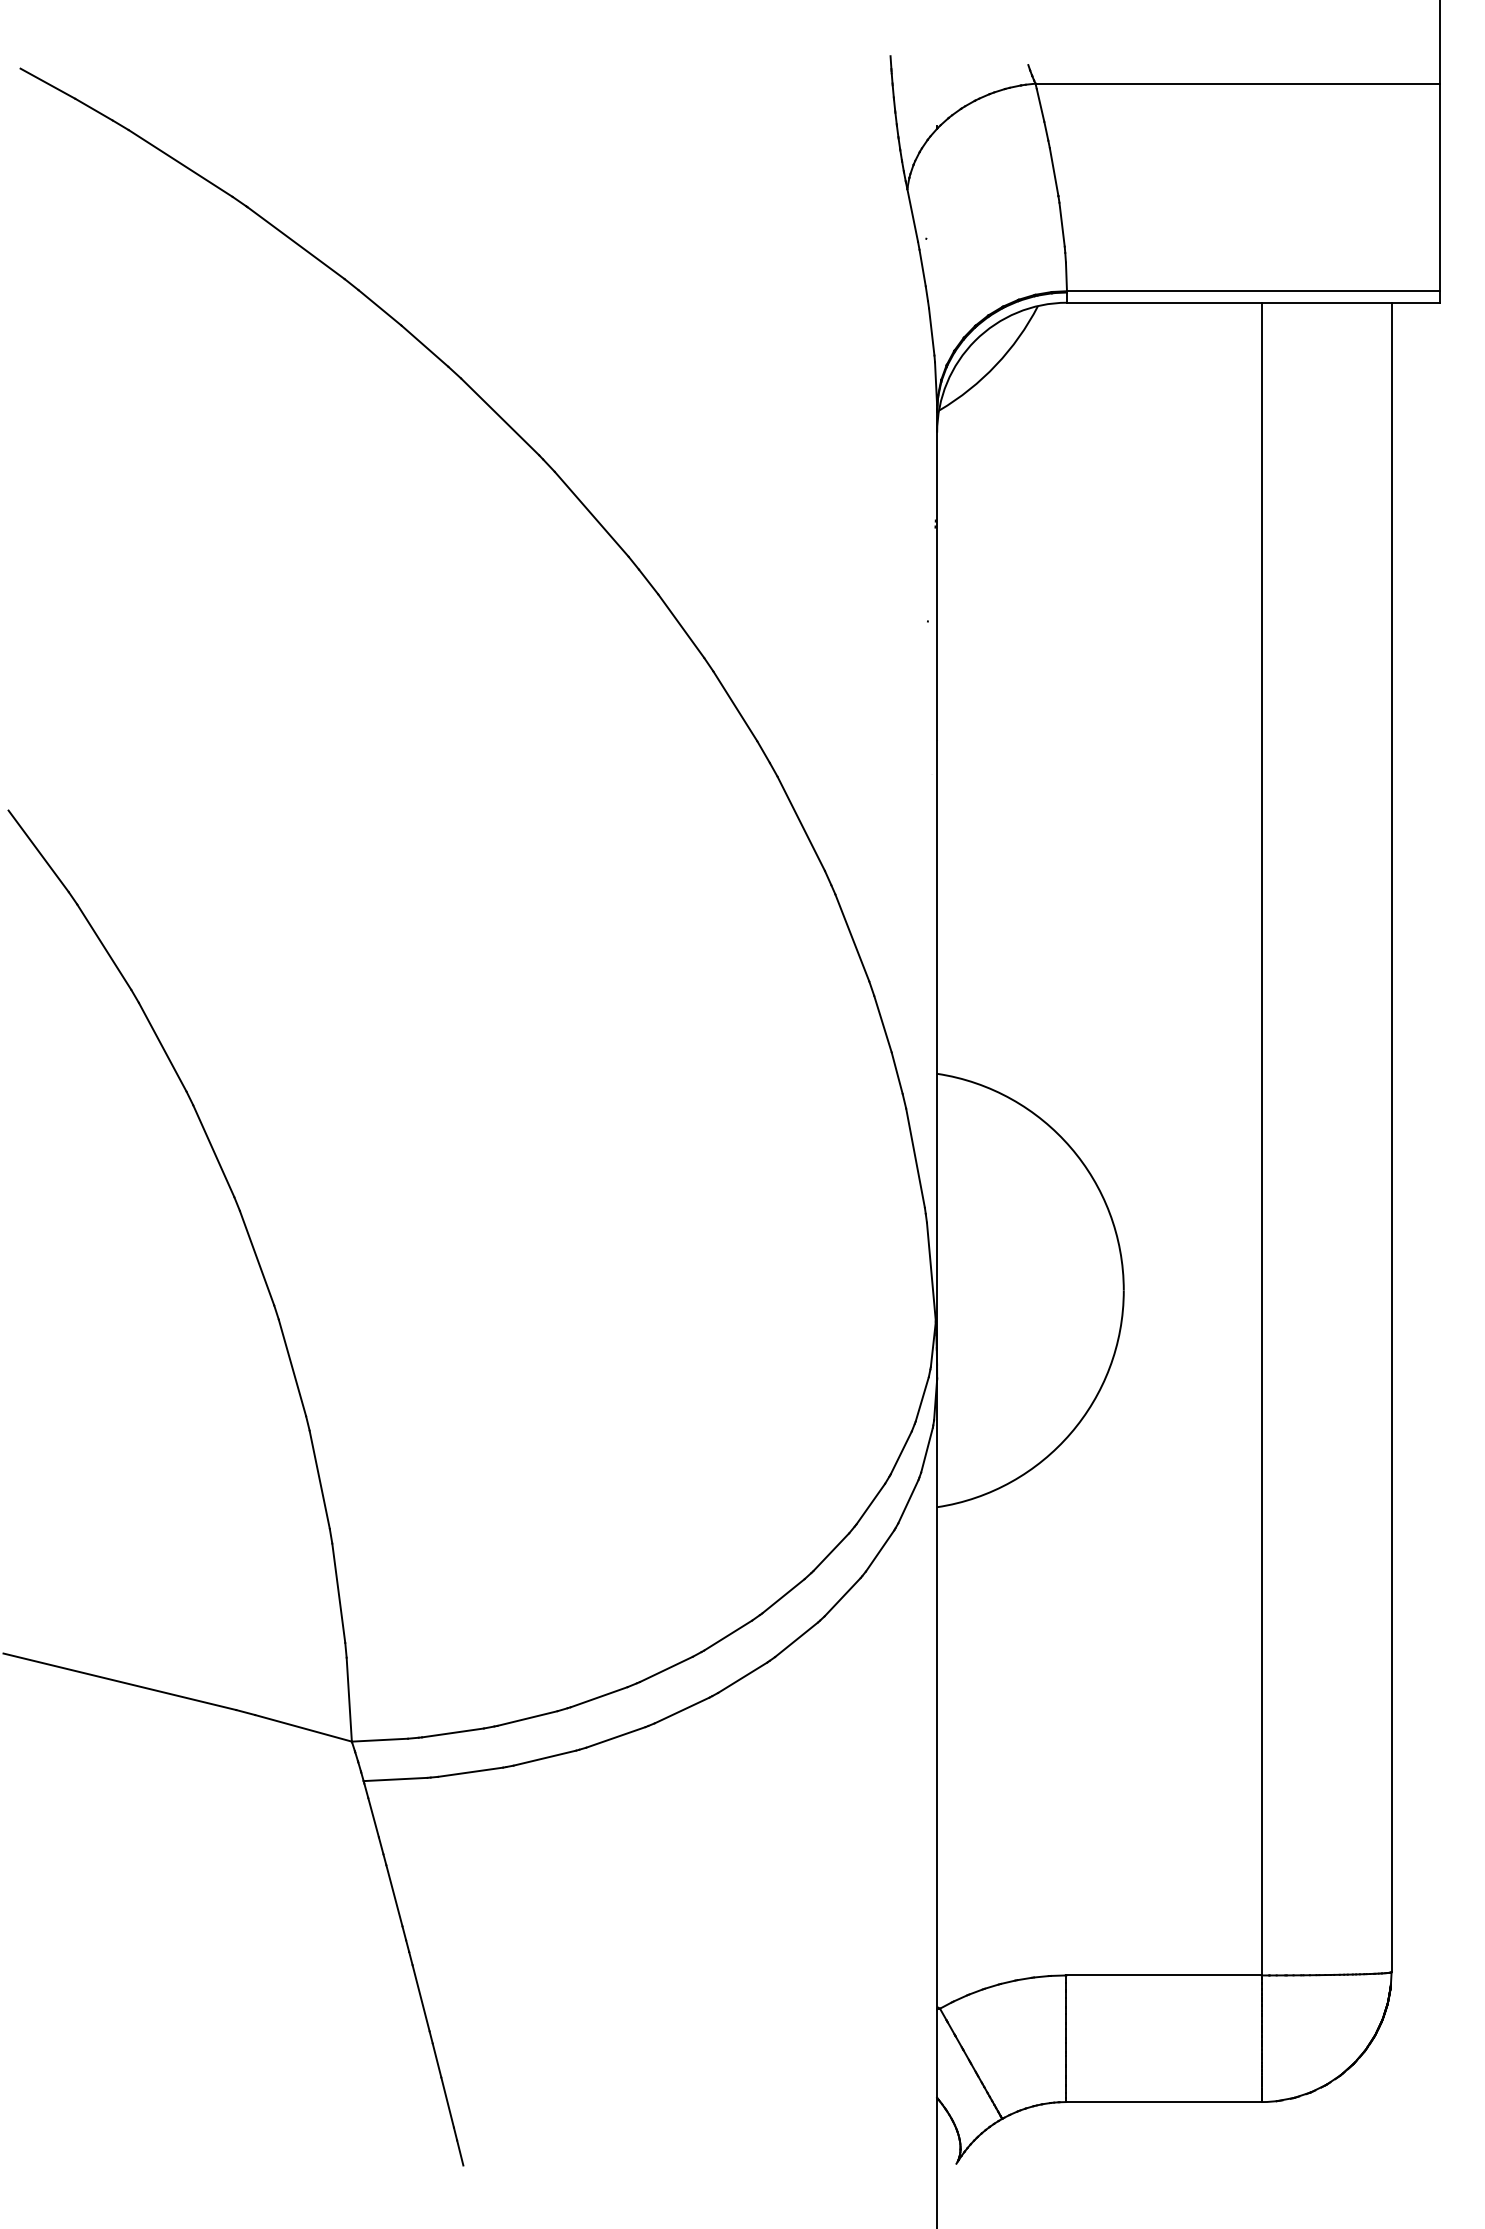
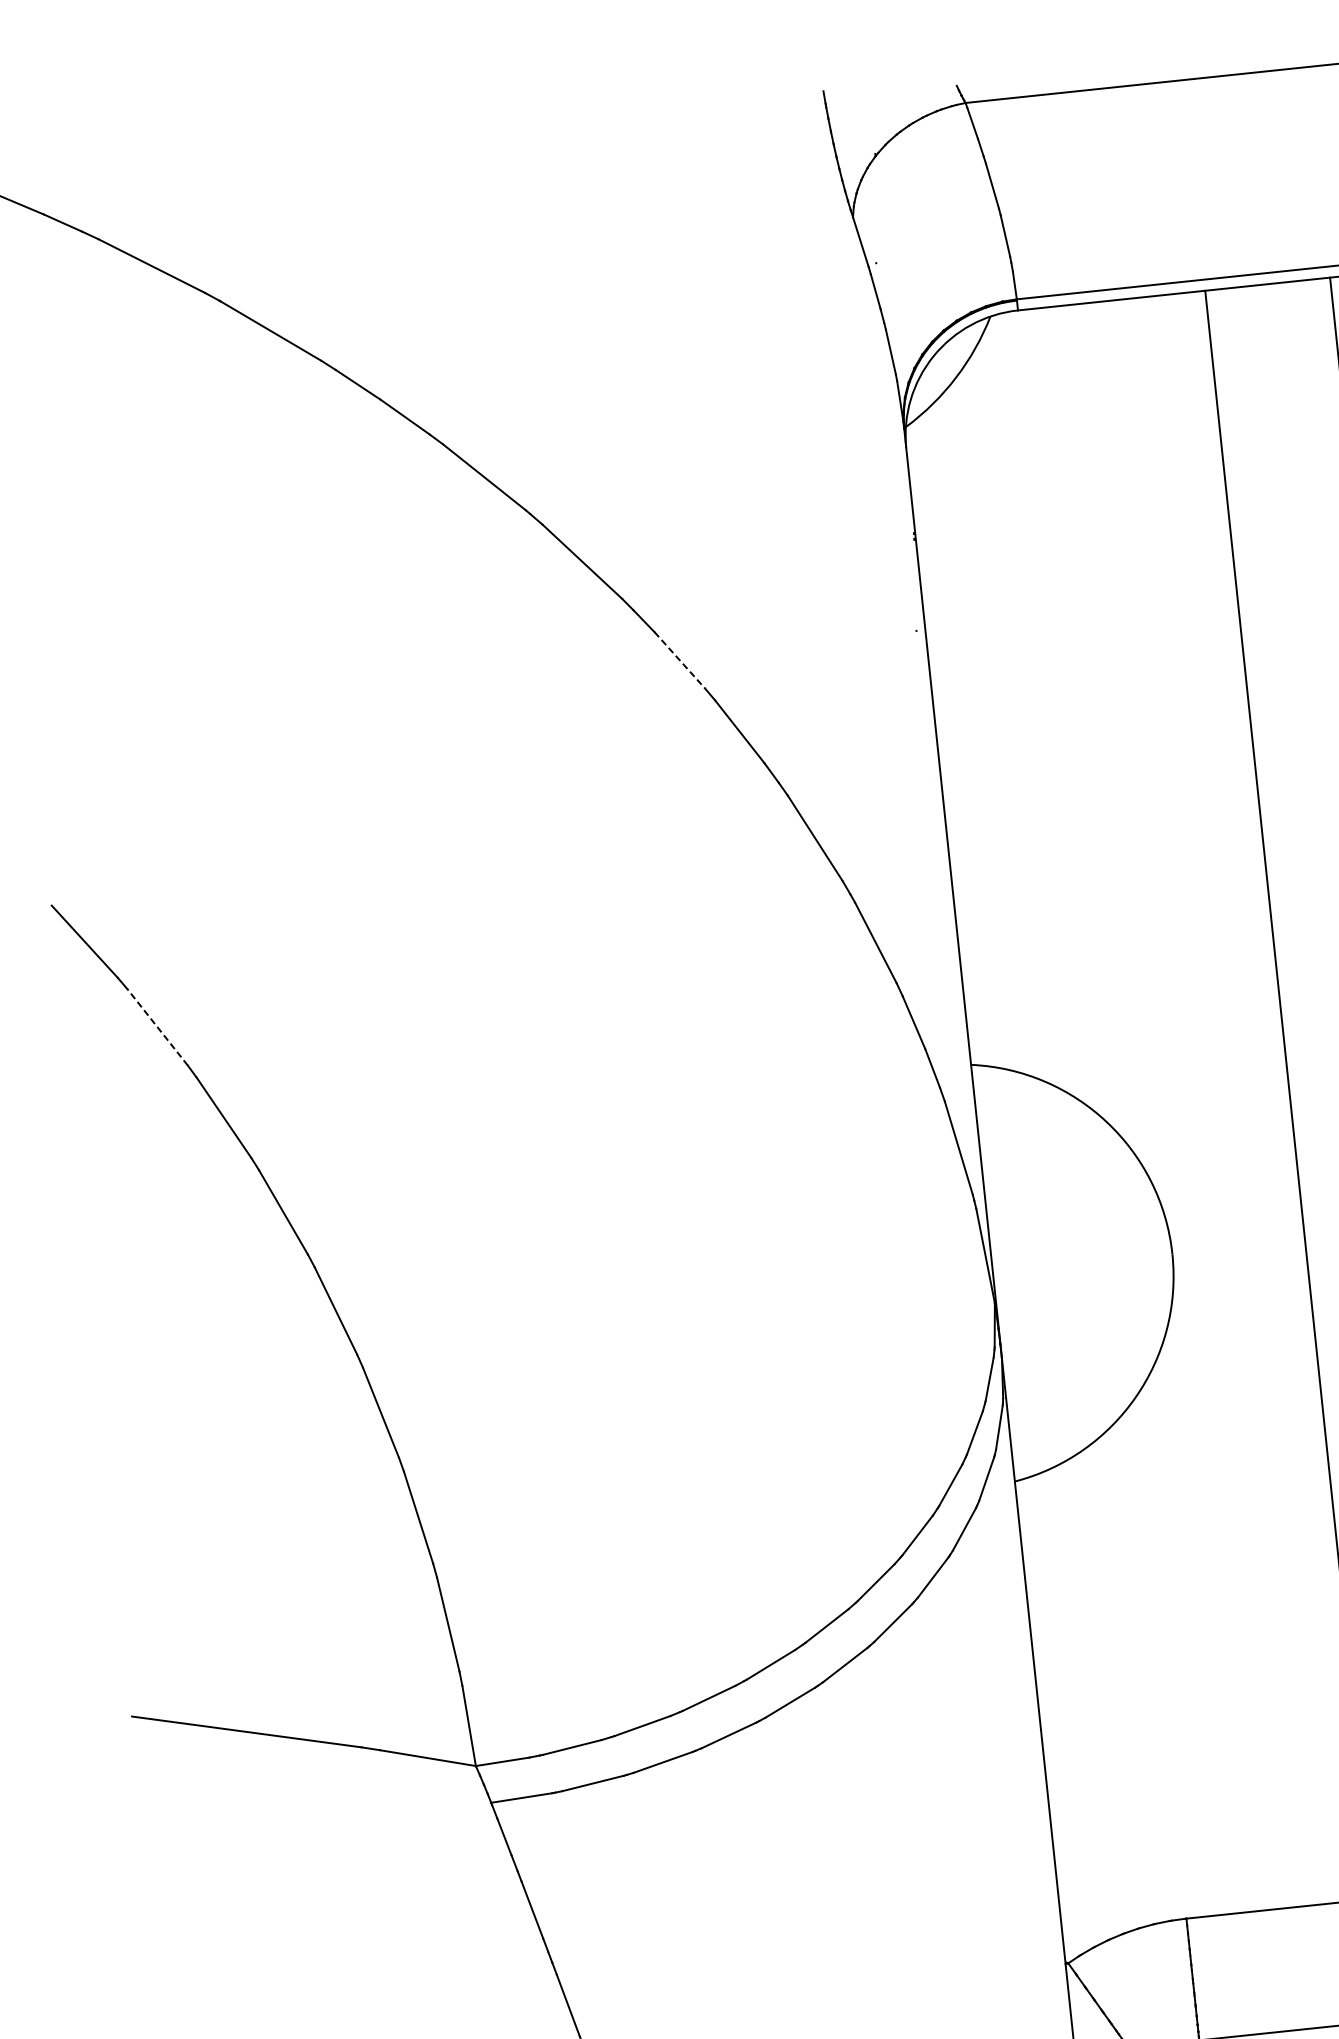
line: (681, 626) -> (680, 660), solid -> dashed
line: (104, 947) -> (157, 1027), solid -> dashed

